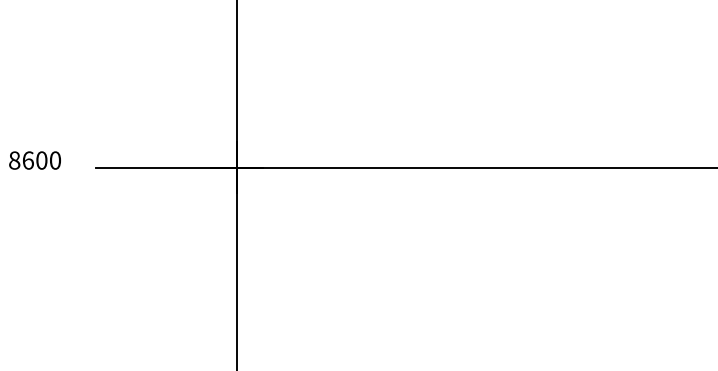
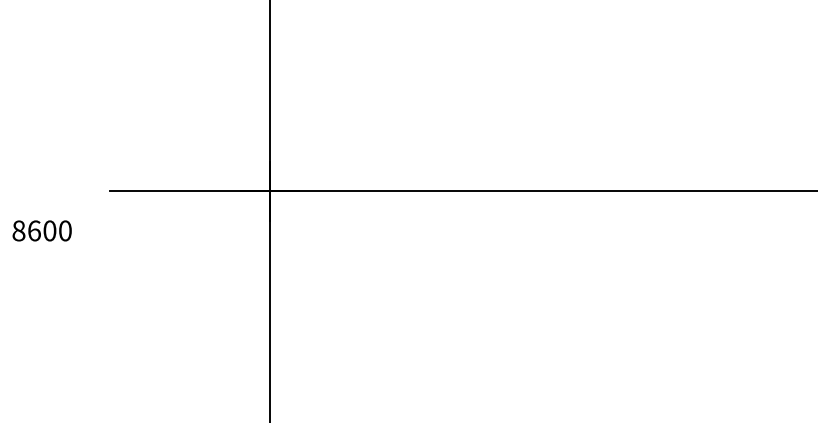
text: (34, 160) -> (41, 230), moved

